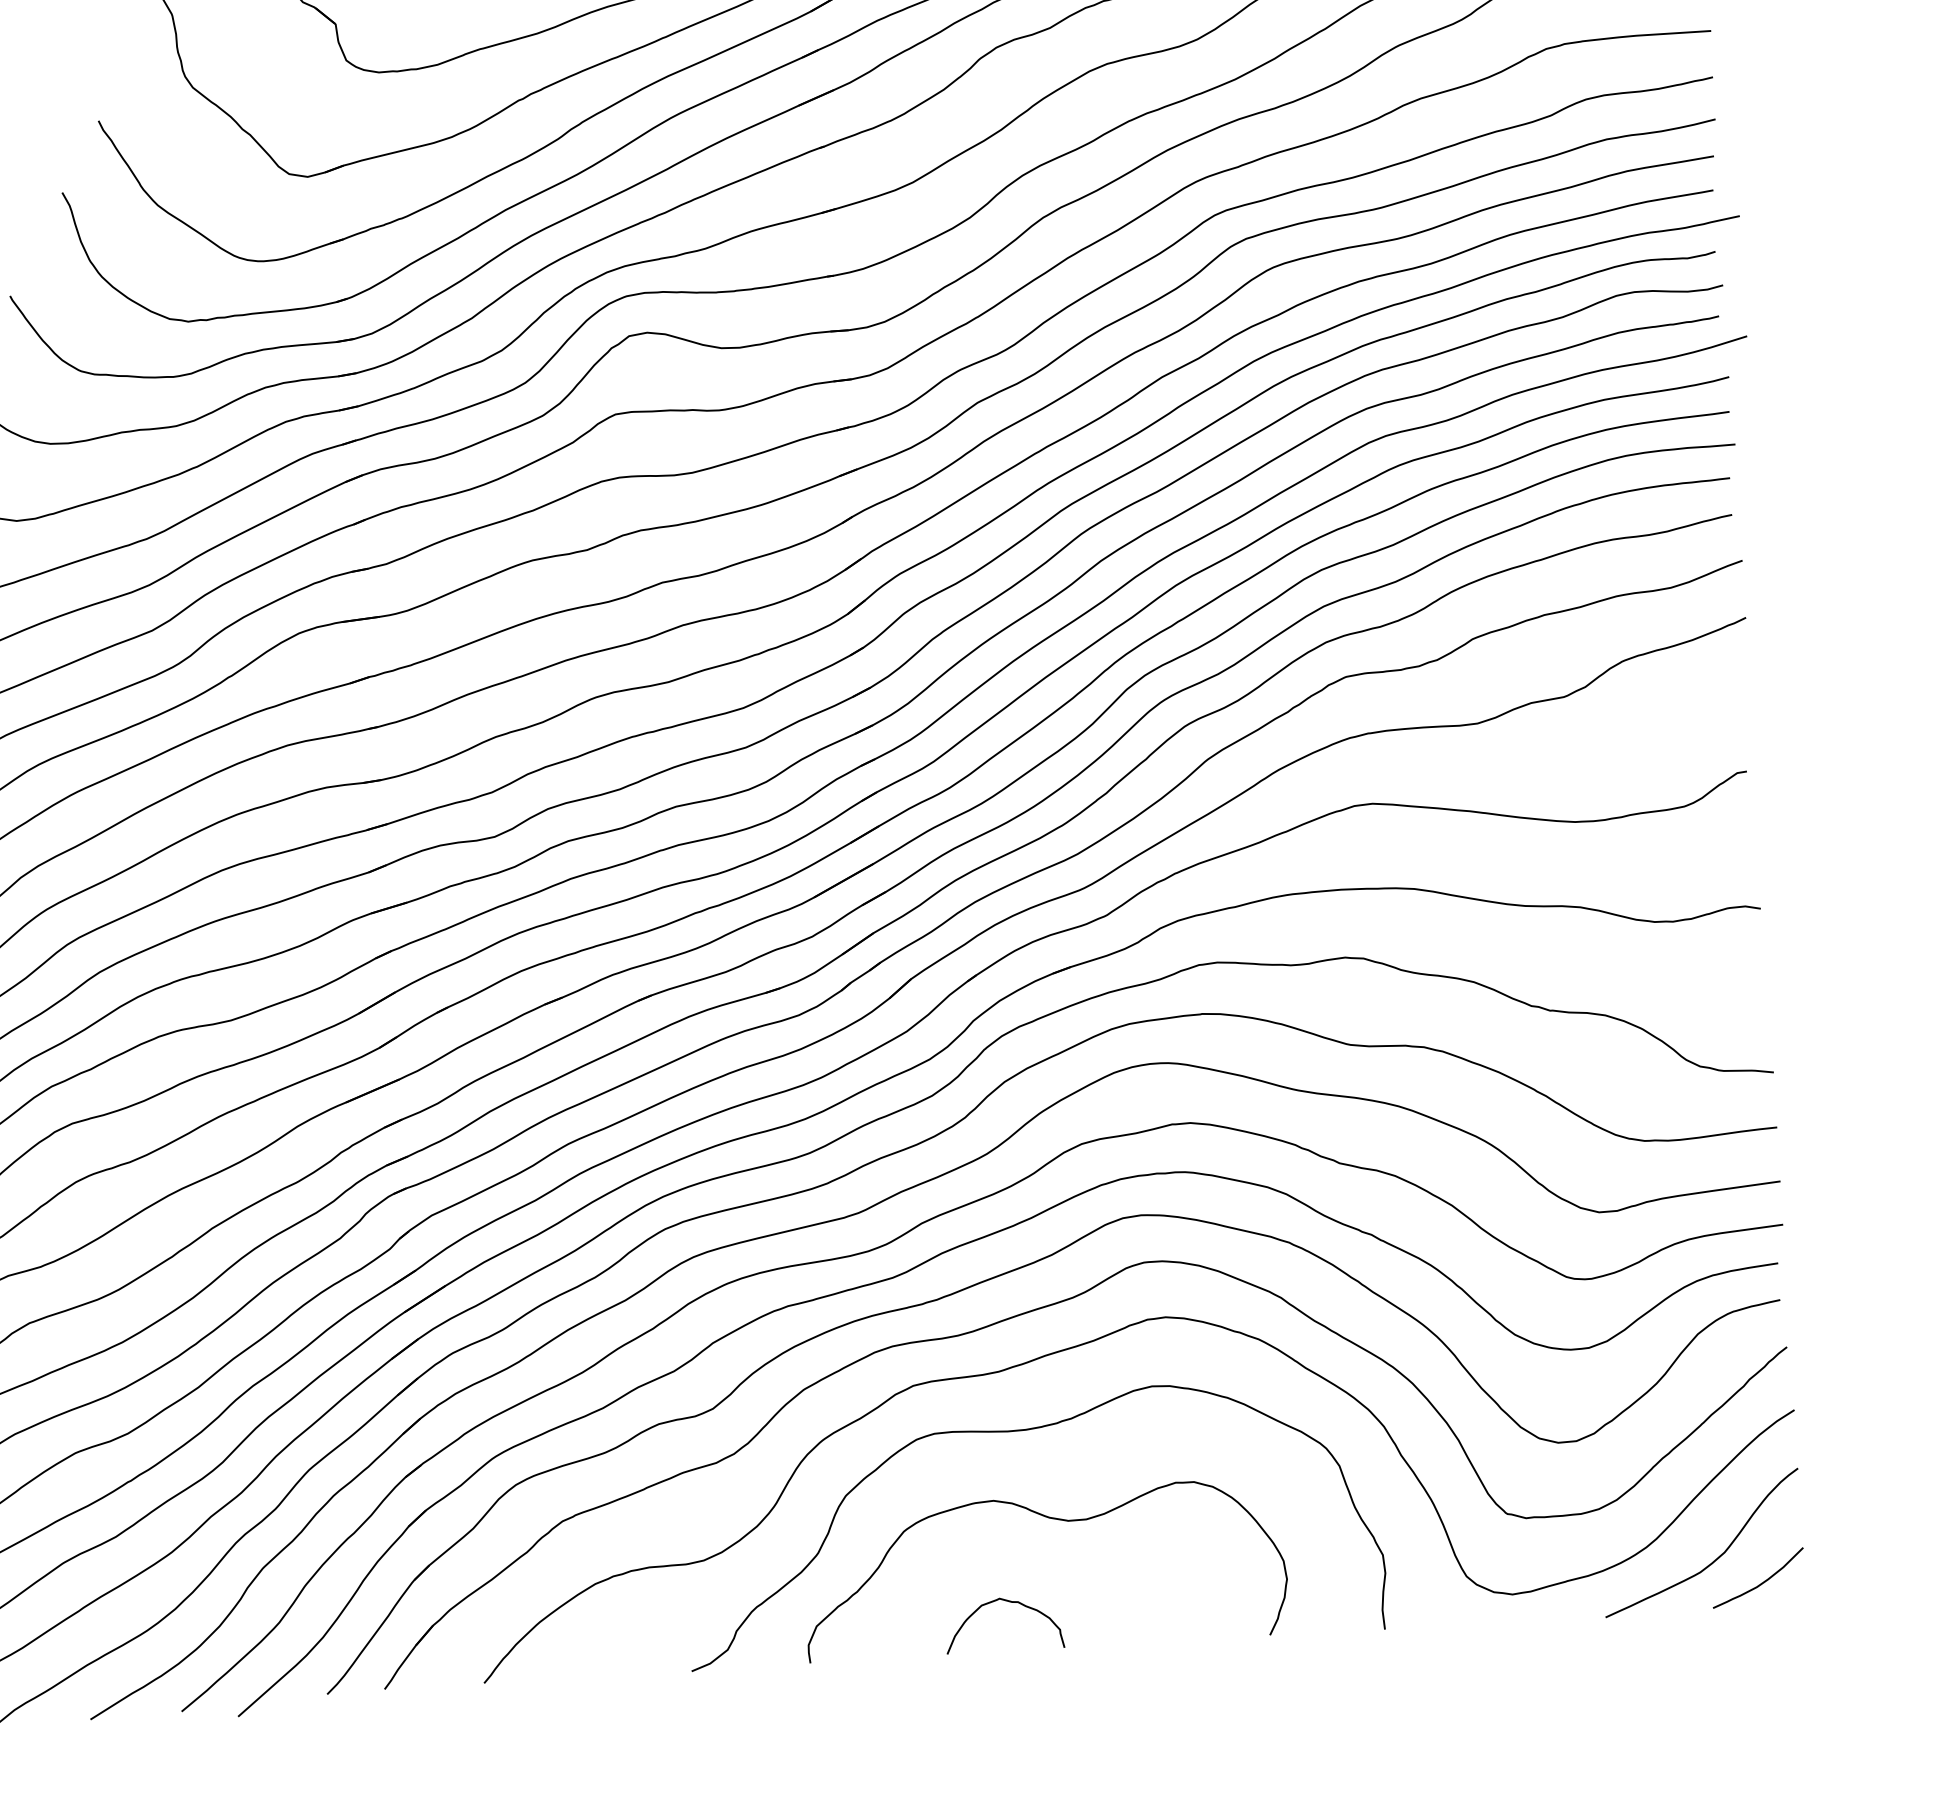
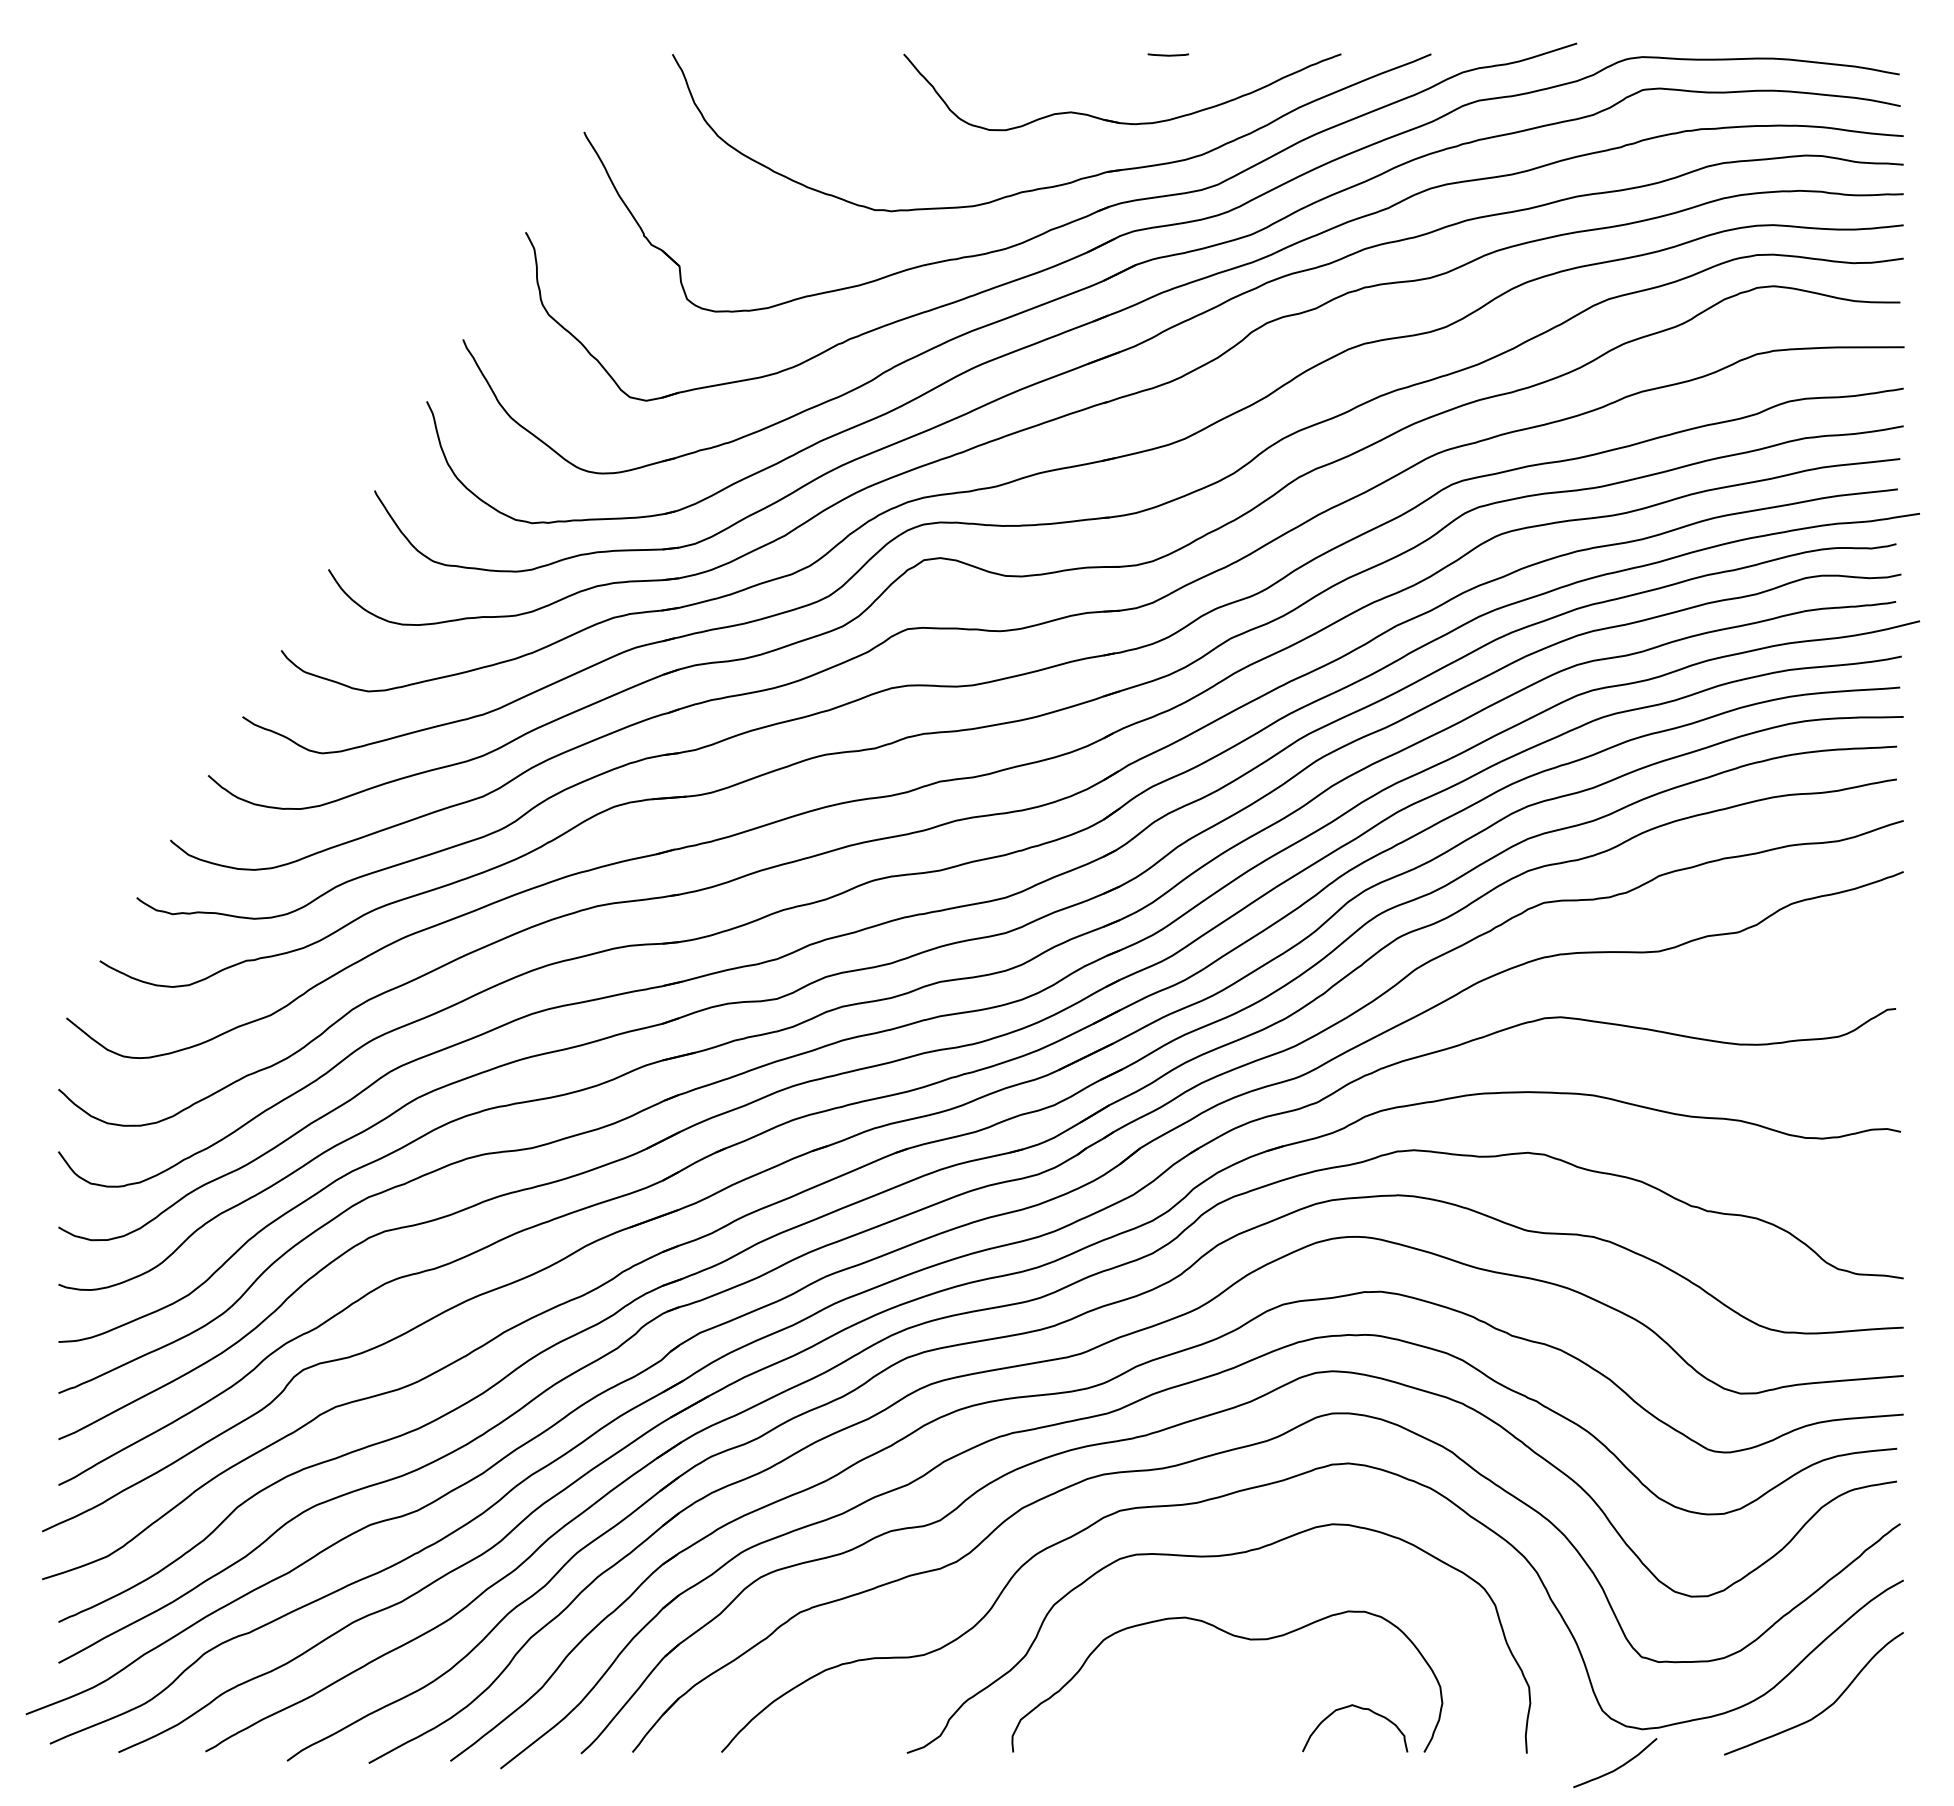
curve: (1761, 1582) -> (1617, 1767), moved
curve: (1010, 1602) -> (1361, 1709), moved

